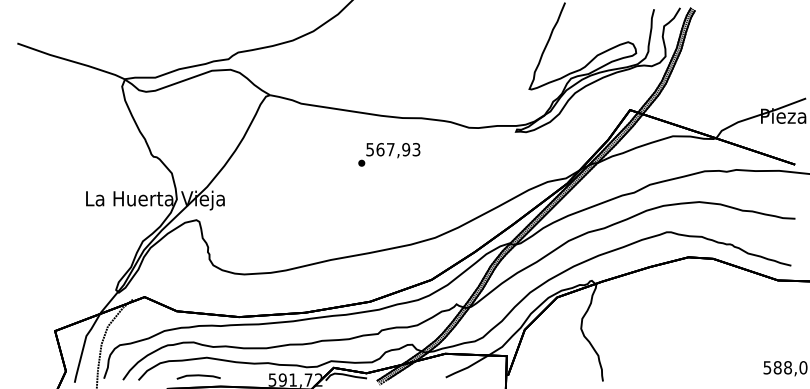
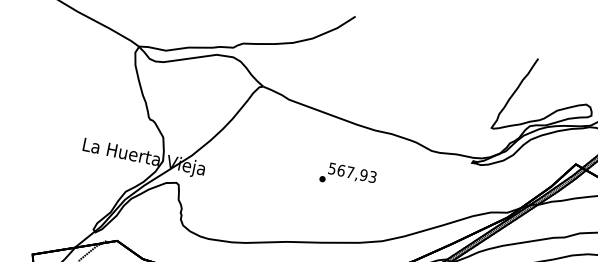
text: (389, 154) -> (348, 176), moved

